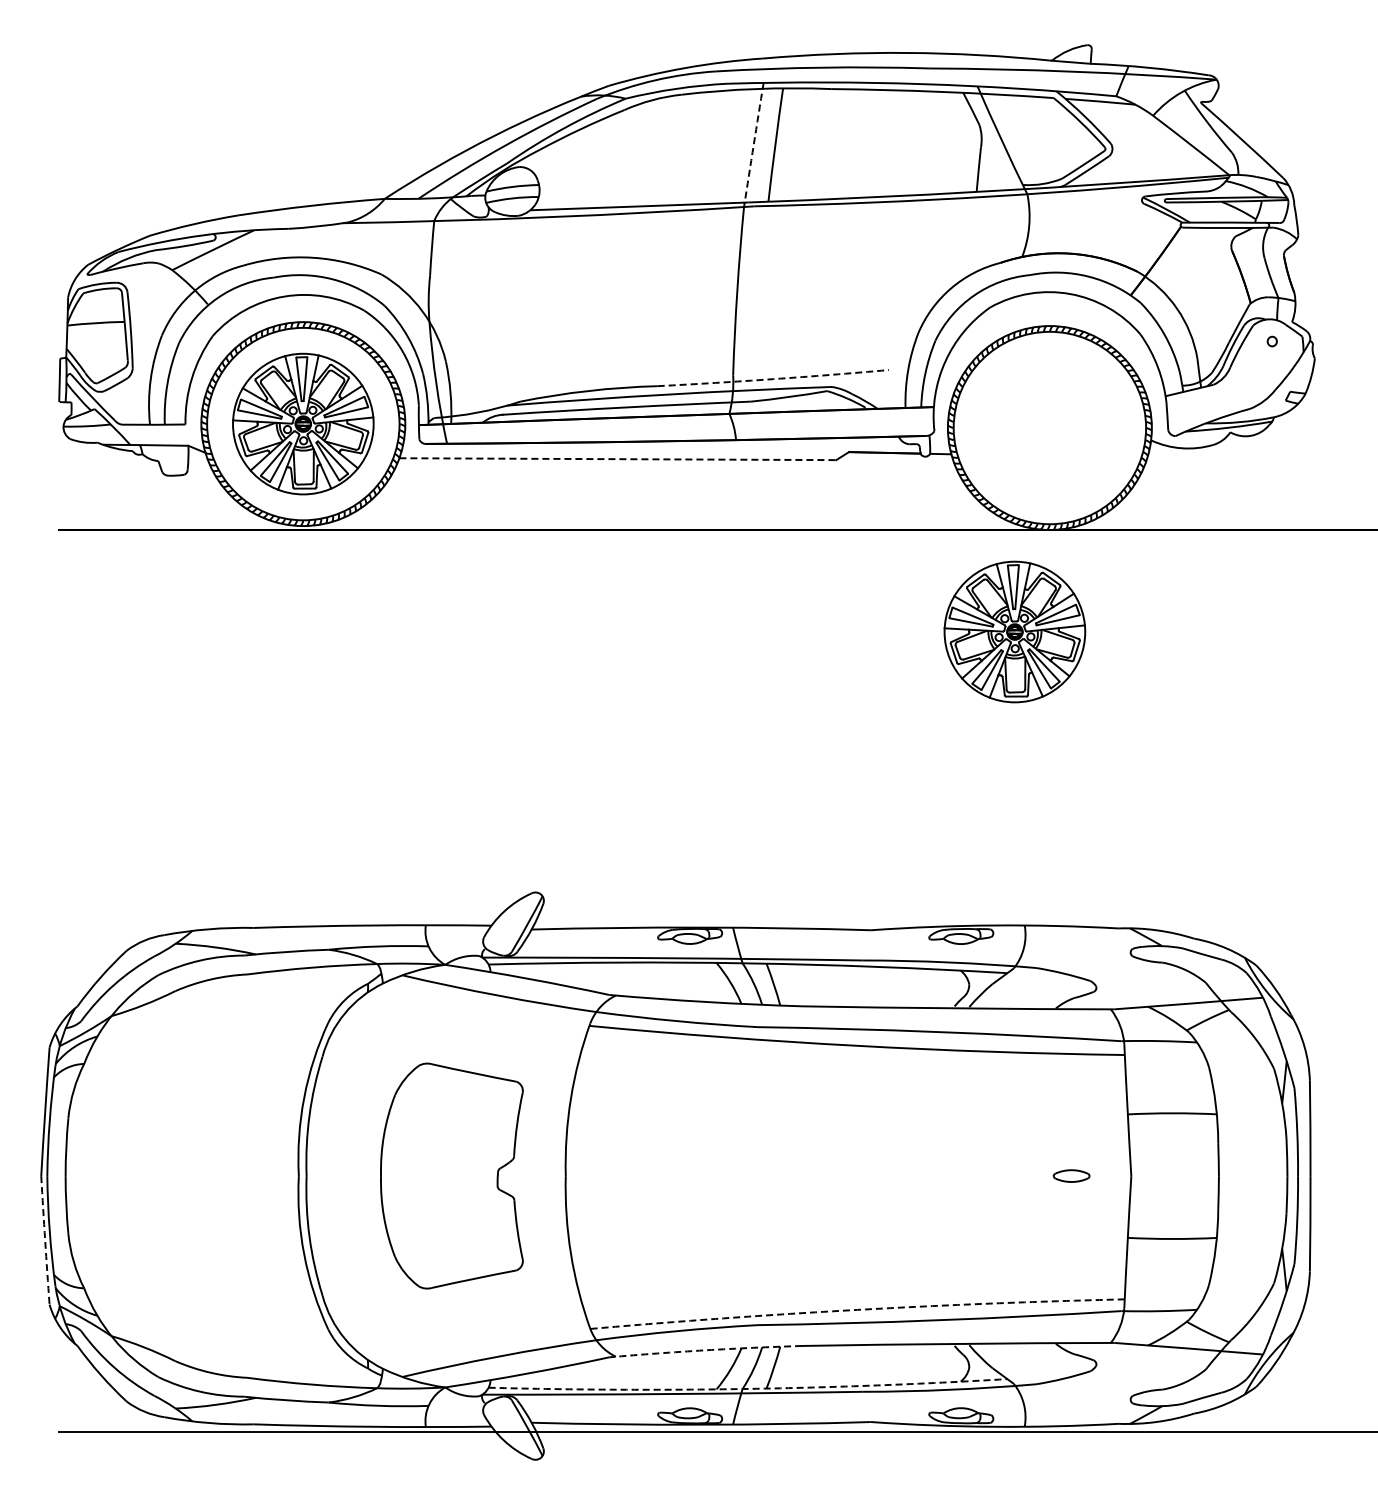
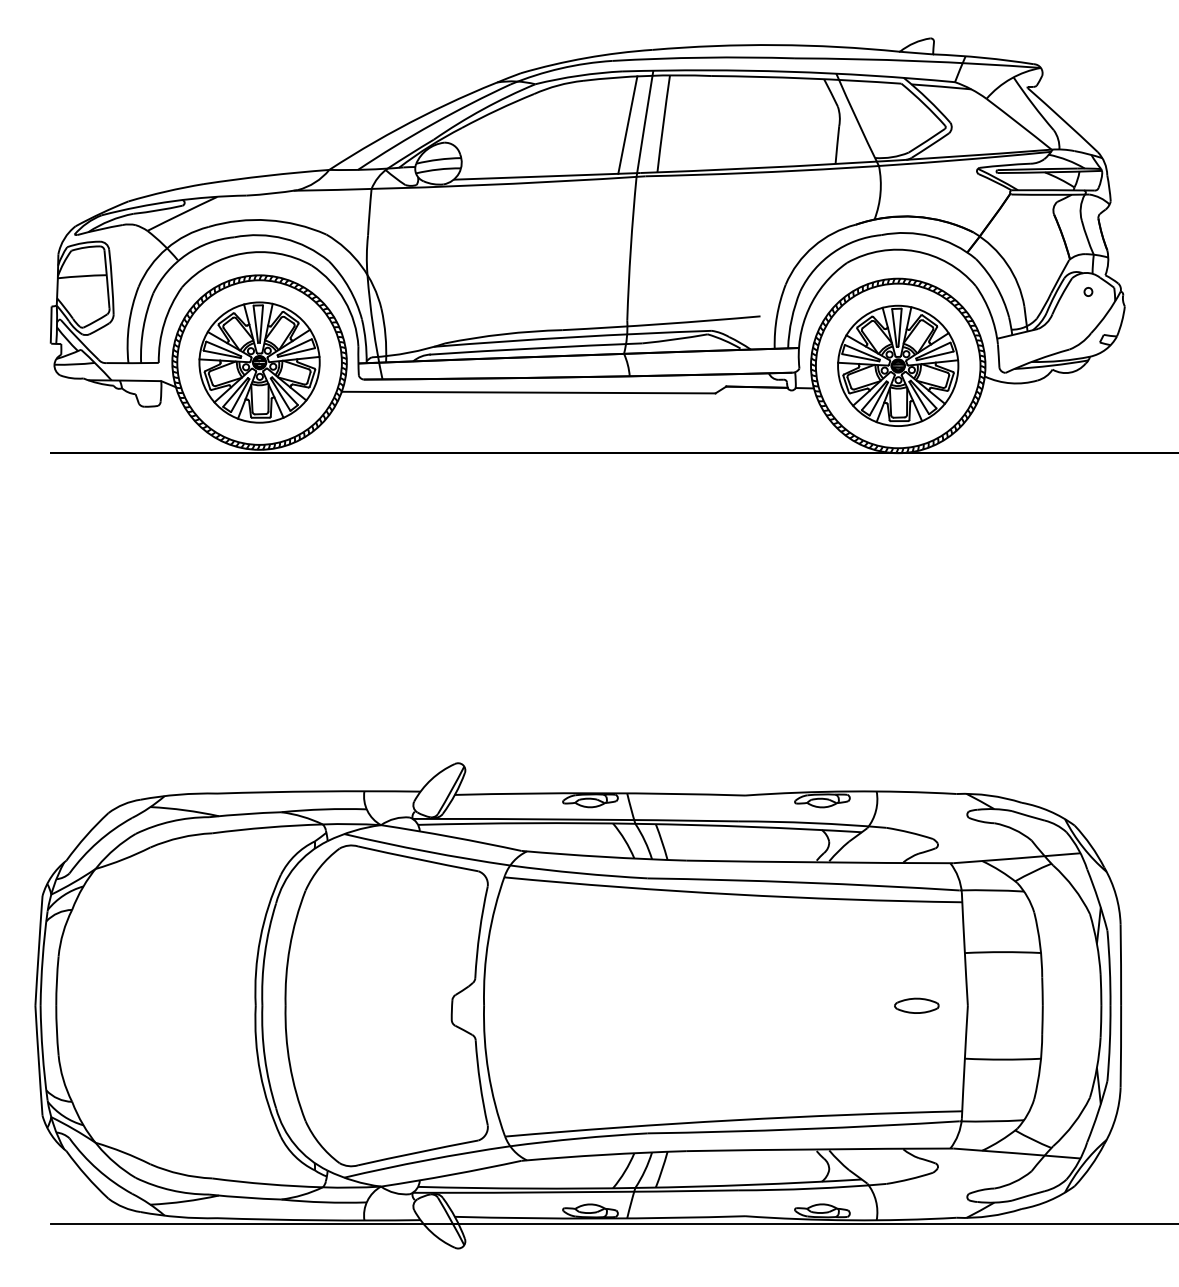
arc: (753, 144) -> (644, 123), dashed -> solid
line: (733, 146) -> (627, 125), added
arc: (773, 379) -> (661, 324), dashed -> solid
line: (618, 459) -> (529, 392), dashed -> solid
part: (1014, 631) -> (897, 365), moved
part: (451, 1175) -> (386, 1005), size x1.67
part: (1071, 1175) -> (916, 1005), size x1.43
arc: (45, 1240) -> (39, 1060), dashed -> solid
arc: (857, 1309) -> (733, 1119), dashed -> solid
arc: (705, 1350) -> (603, 1155), dashed -> solid
arc: (748, 1388) -> (640, 1187), dashed -> solid

